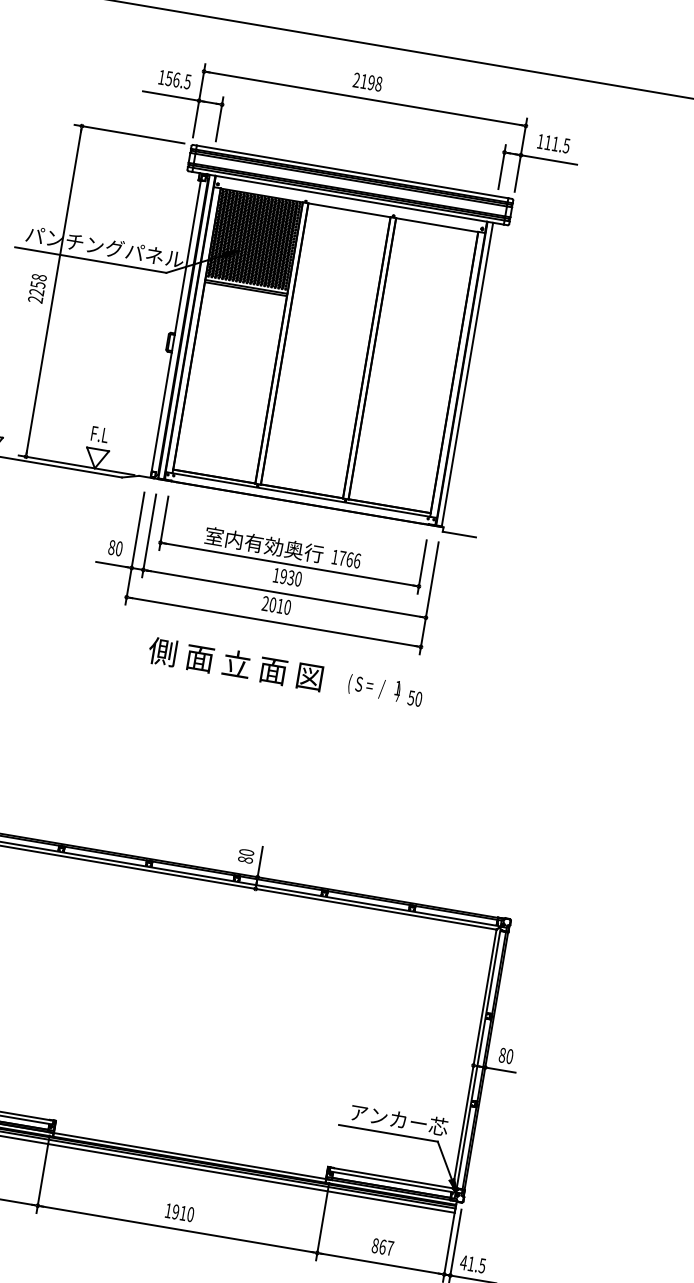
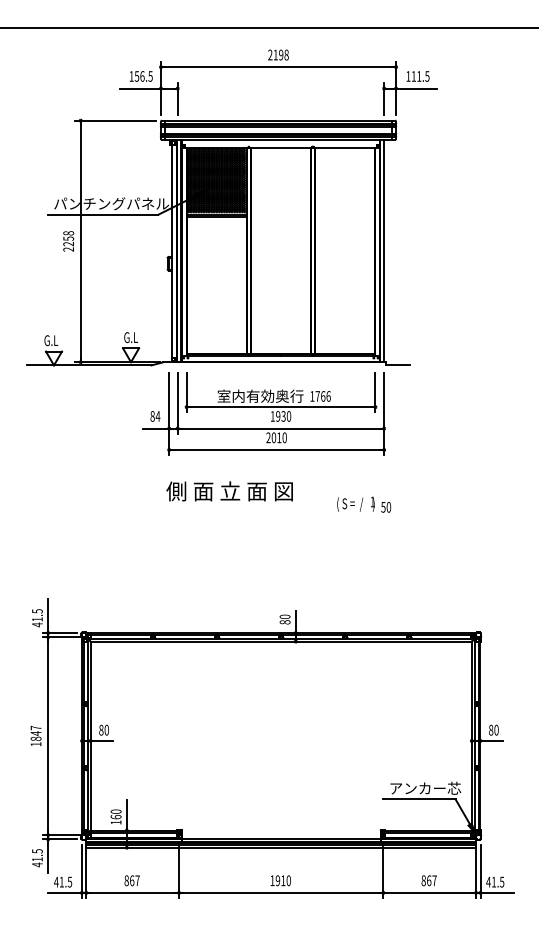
text: (101, 434) -> (131, 337), F.L -> G.L
text: (118, 548) -> (157, 416), 80 -> 84
text: (235, 664) -> (229, 491), moved
text: (386, 689) -> (364, 504), moved

